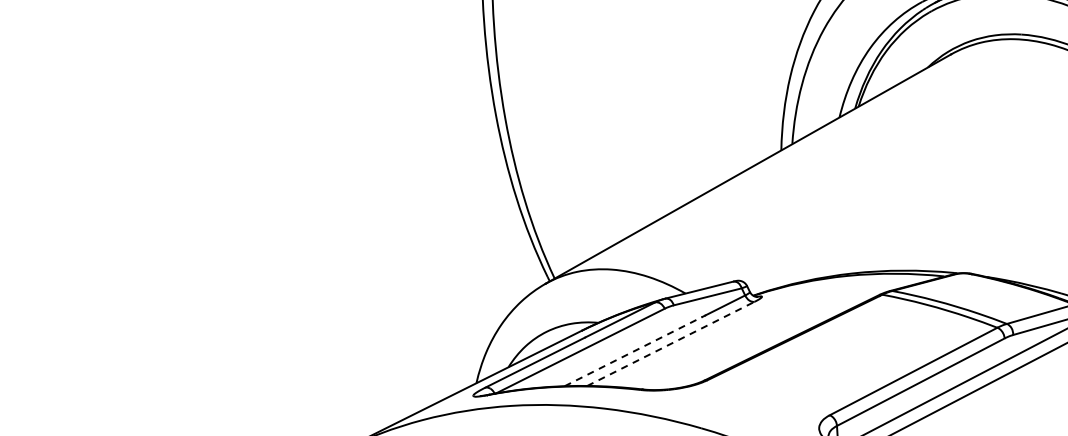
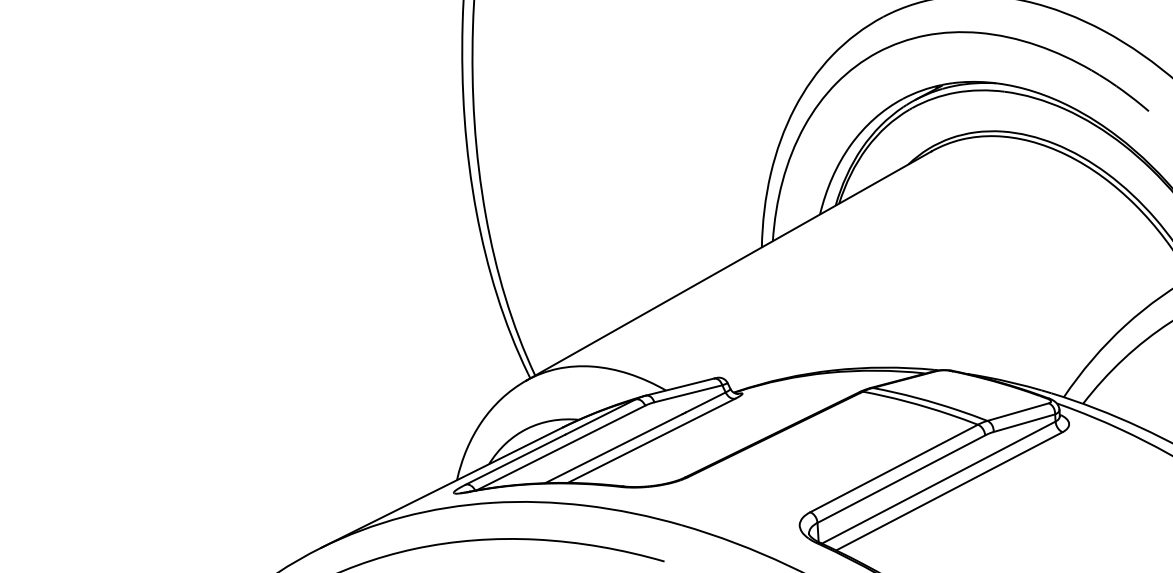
line: (670, 343) -> (651, 440), dashed -> solid
line: (633, 351) -> (614, 448), dashed -> solid

